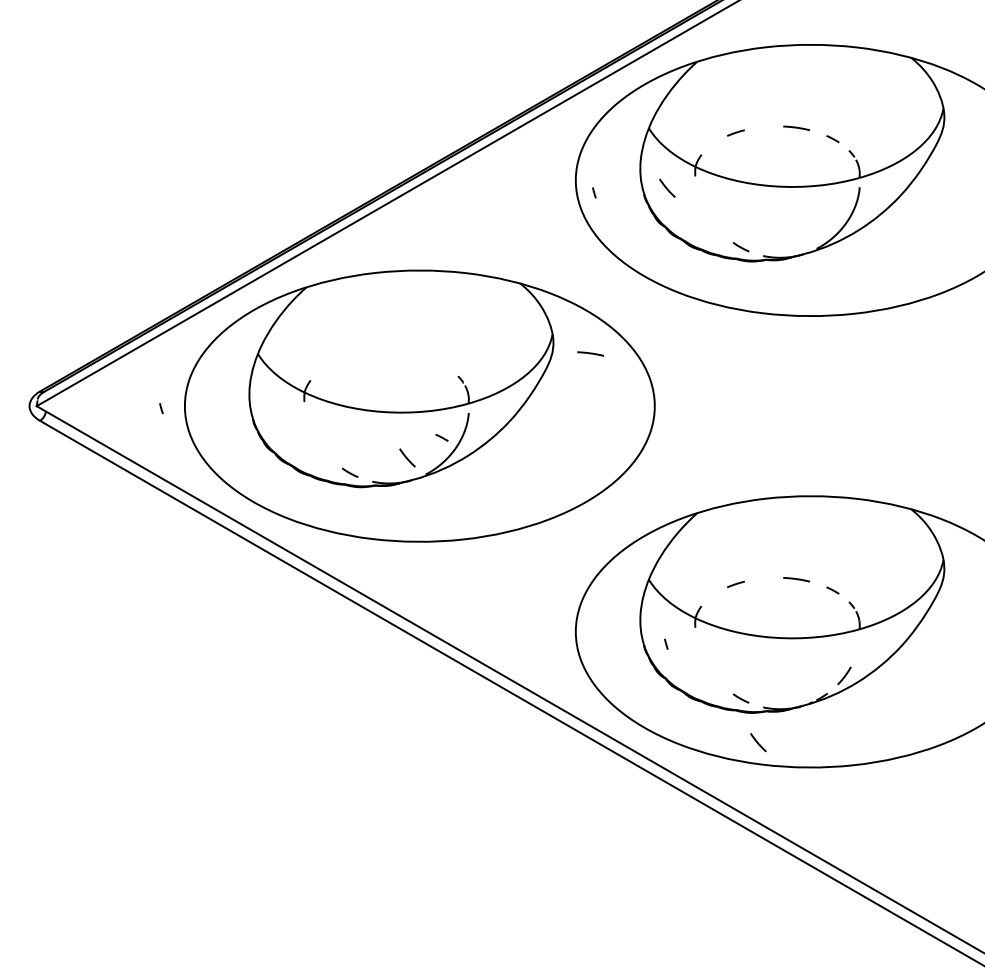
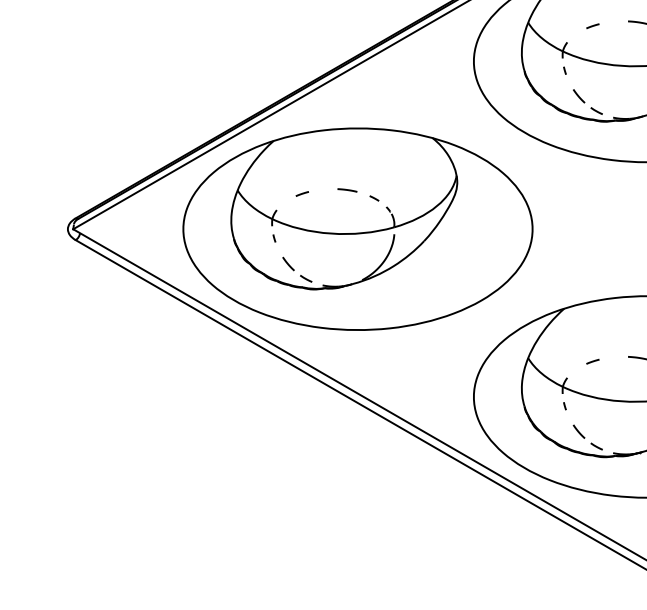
line: (667, 187) -> (579, 95), moved
curve: (594, 192) -> (565, 70), moved
line: (590, 353) -> (347, 190), moved
line: (344, 358) -> (301, 193), added
curve: (161, 408) -> (274, 238), moved
line: (441, 437) -> (374, 198), moved
line: (407, 457) -> (288, 263), moved
curve: (666, 643) -> (565, 405), moved
line: (758, 742) -> (579, 431), moved

